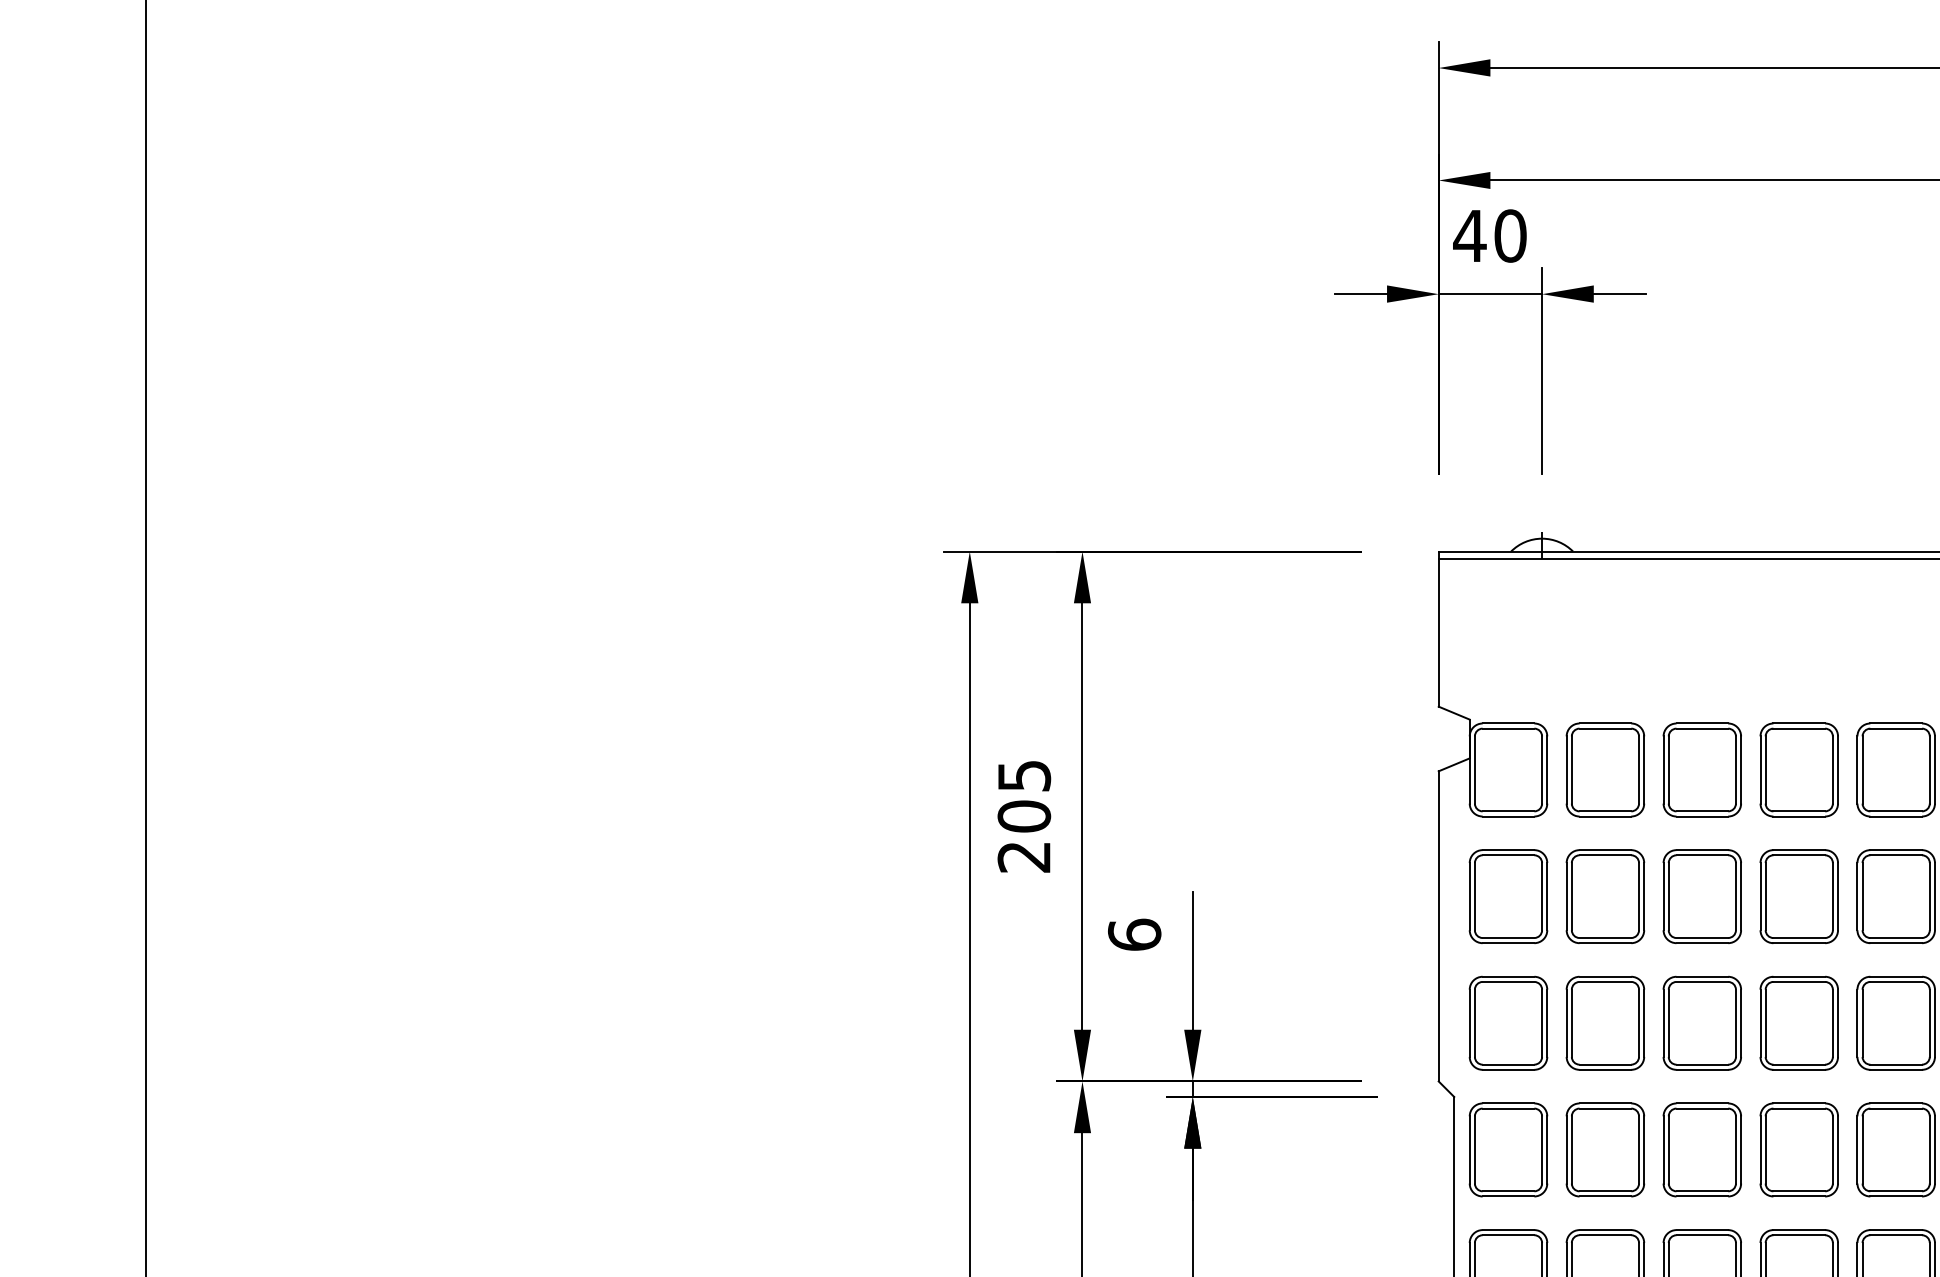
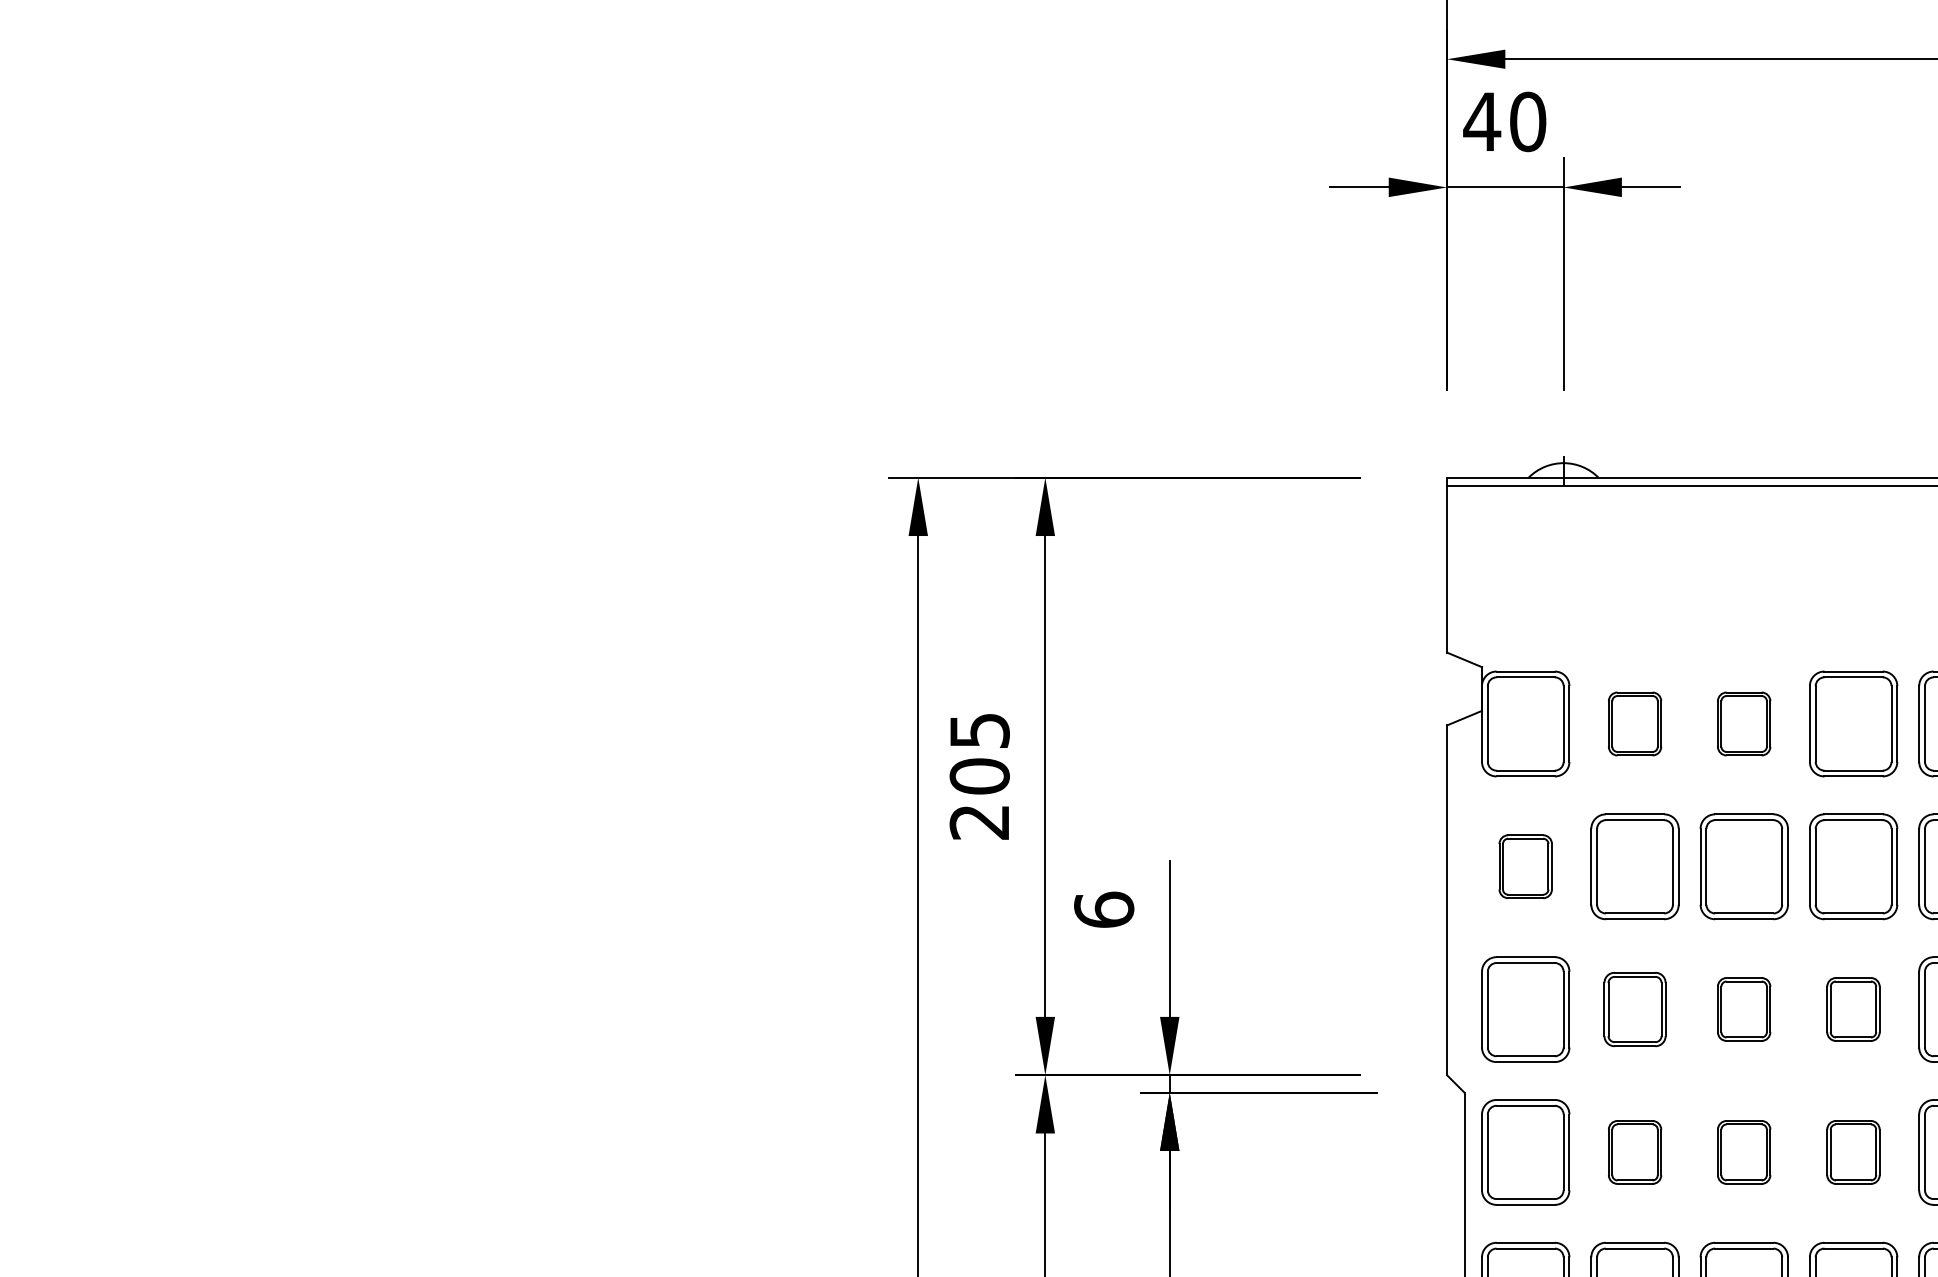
part: (1605, 769) -> (1635, 723), size x0.6
part: (1701, 769) -> (1743, 723), size x0.6
part: (1508, 896) -> (1525, 866), size x0.6
part: (1605, 1022) -> (1635, 1008), size x0.7
part: (1701, 1022) -> (1743, 1008), size x0.6
part: (1798, 1022) -> (1852, 1008), size x0.6
part: (1605, 1149) -> (1635, 1151), size x0.6
part: (1701, 1149) -> (1743, 1151), size x0.6
part: (1798, 1149) -> (1852, 1151), size x0.6

